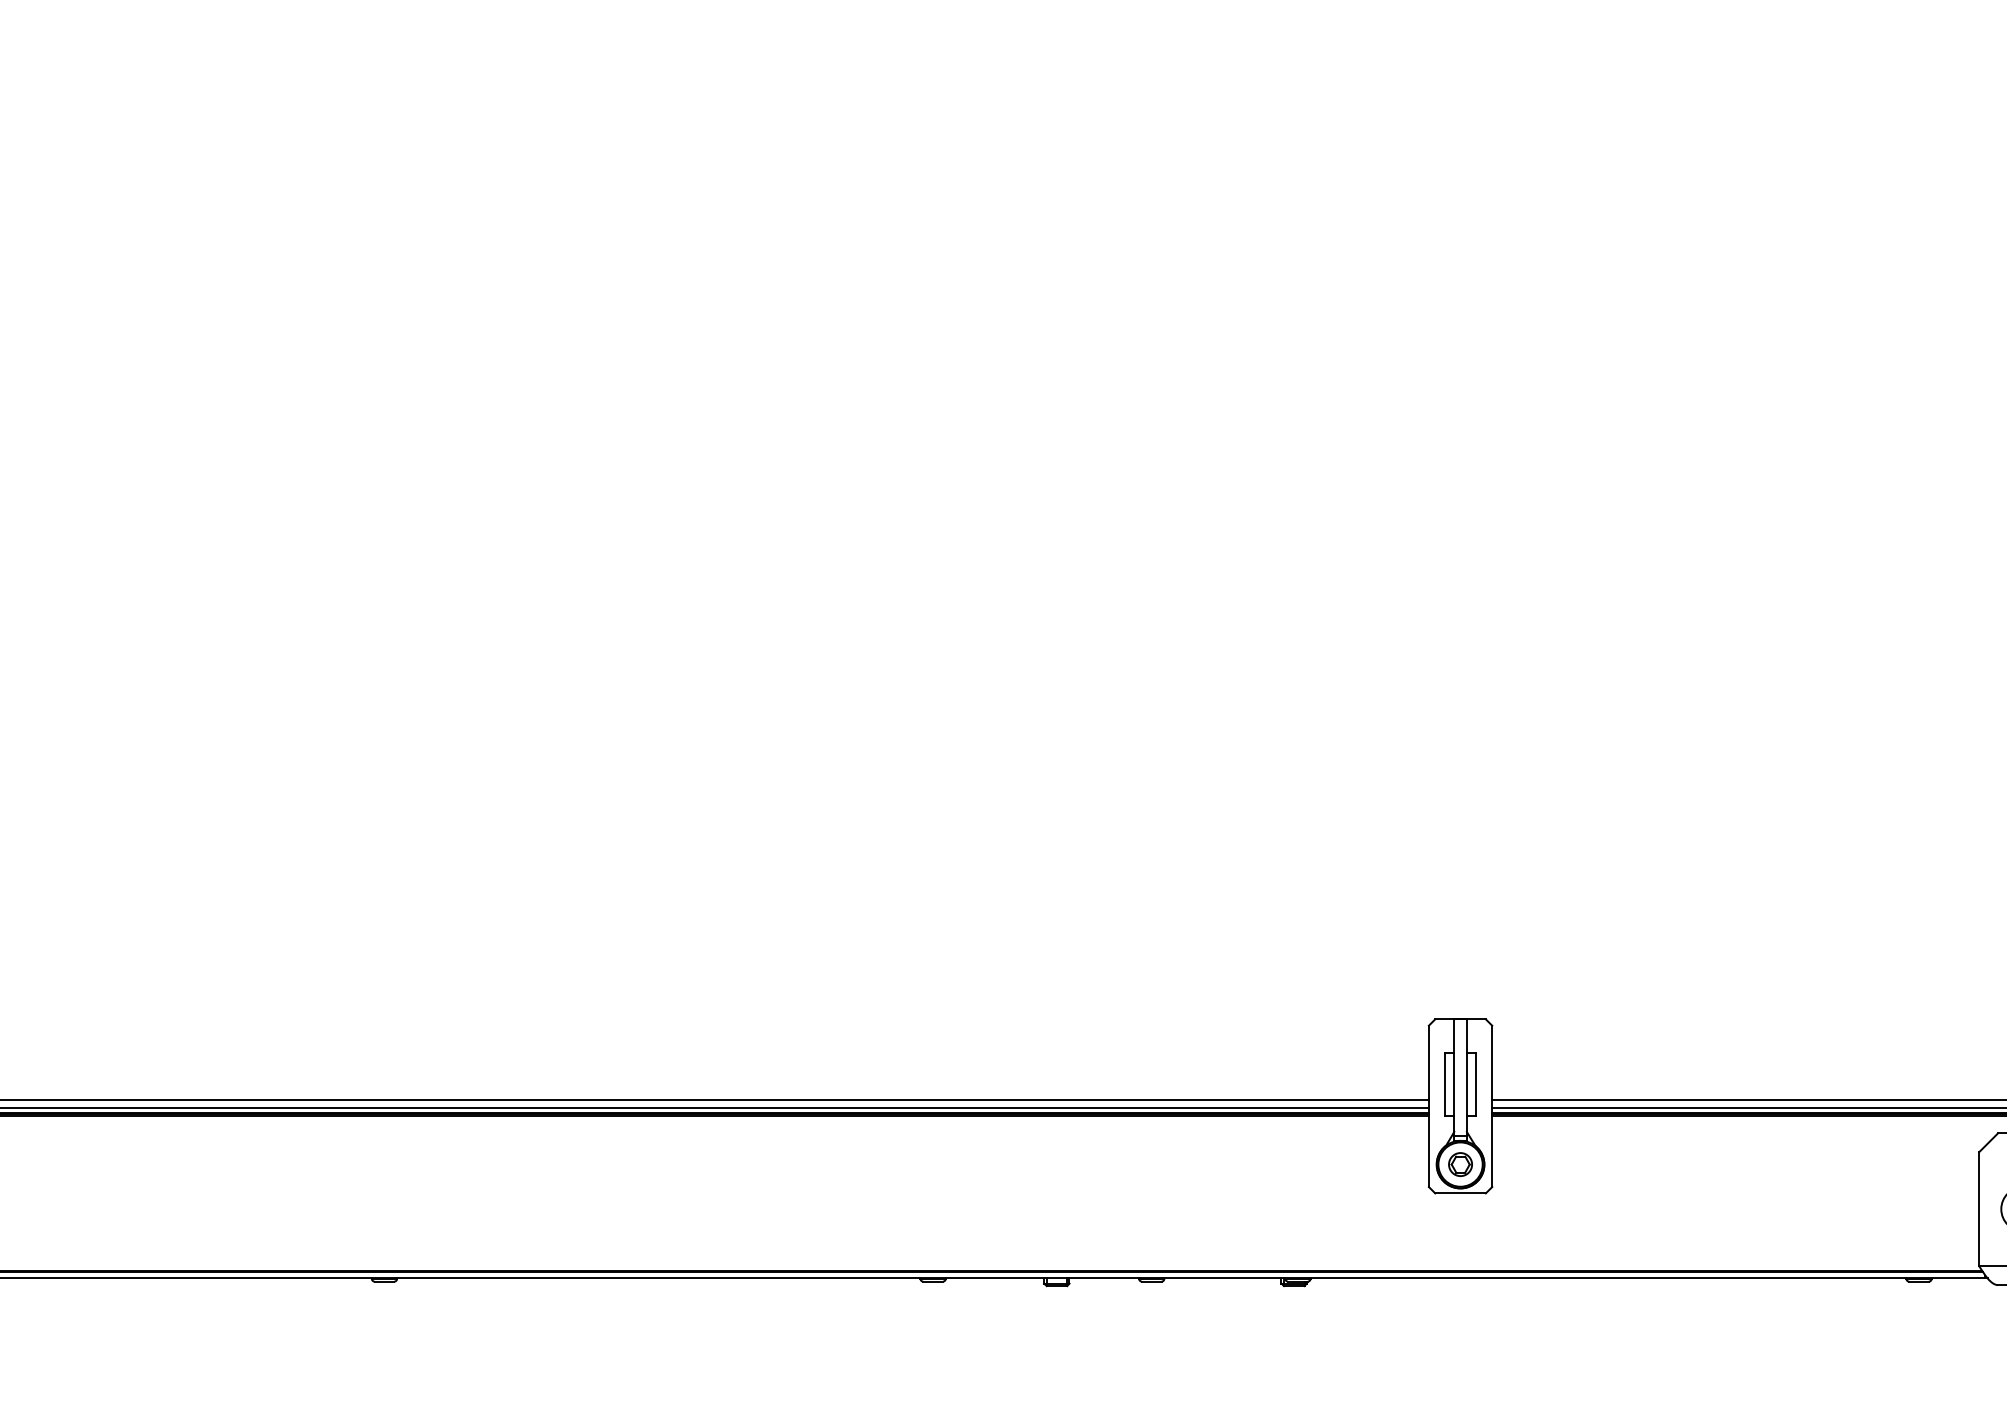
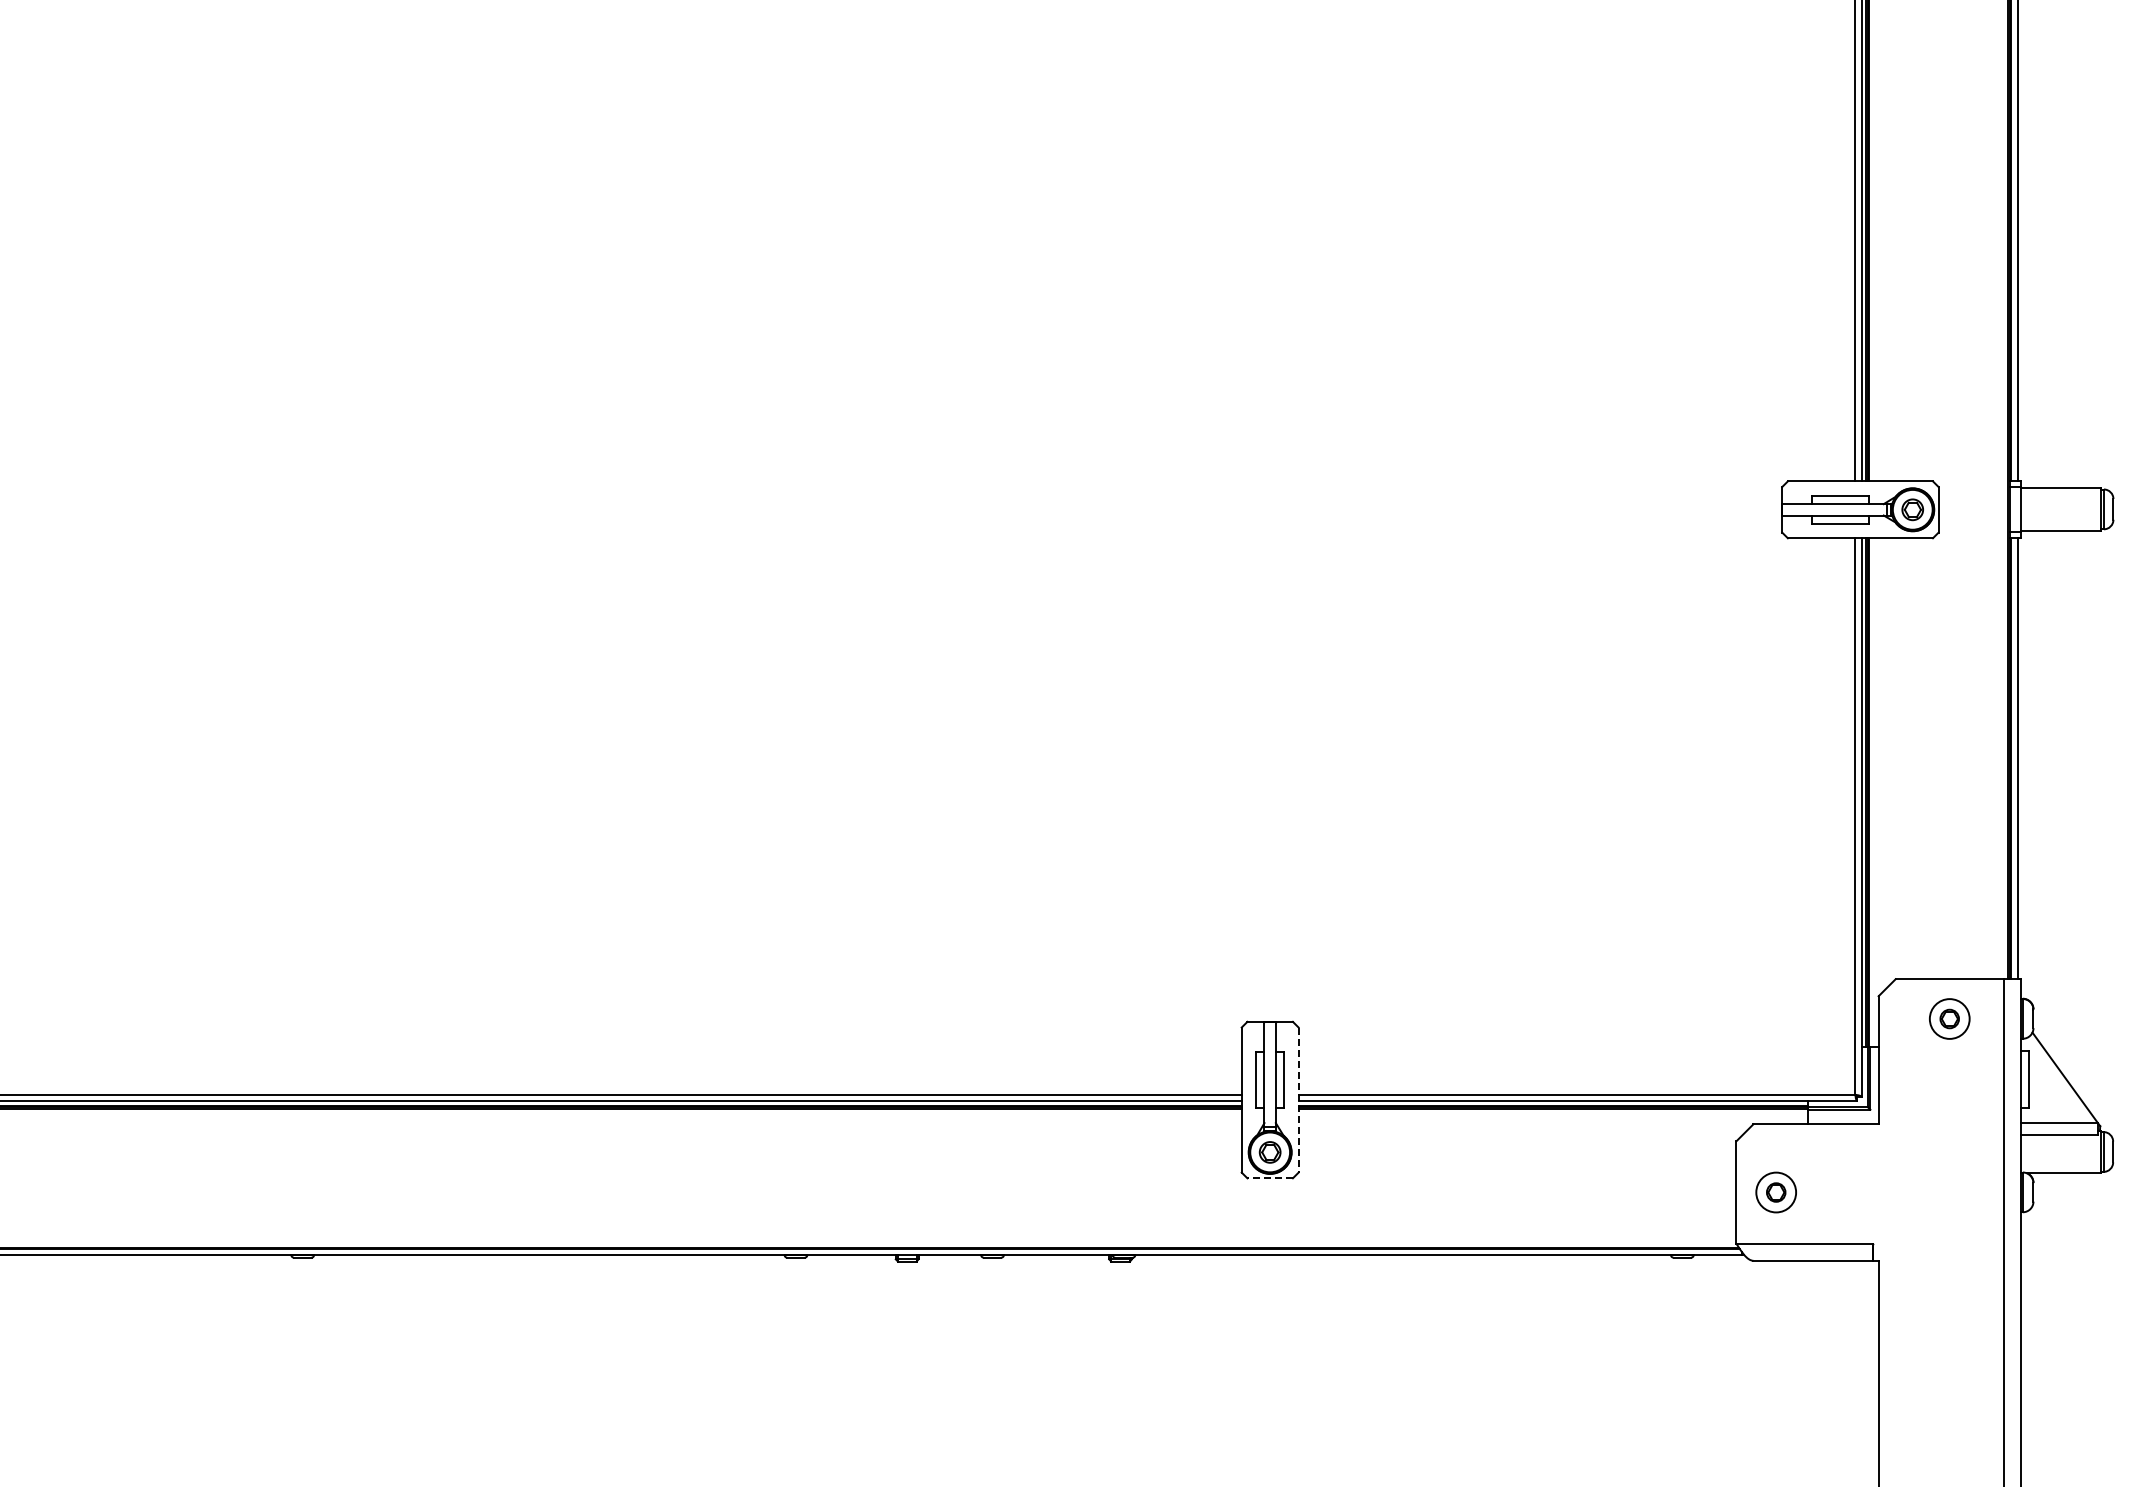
line: (1492, 1106) -> (1298, 1100), solid -> dashed
line: (1460, 1193) -> (1270, 1178), solid -> dashed

